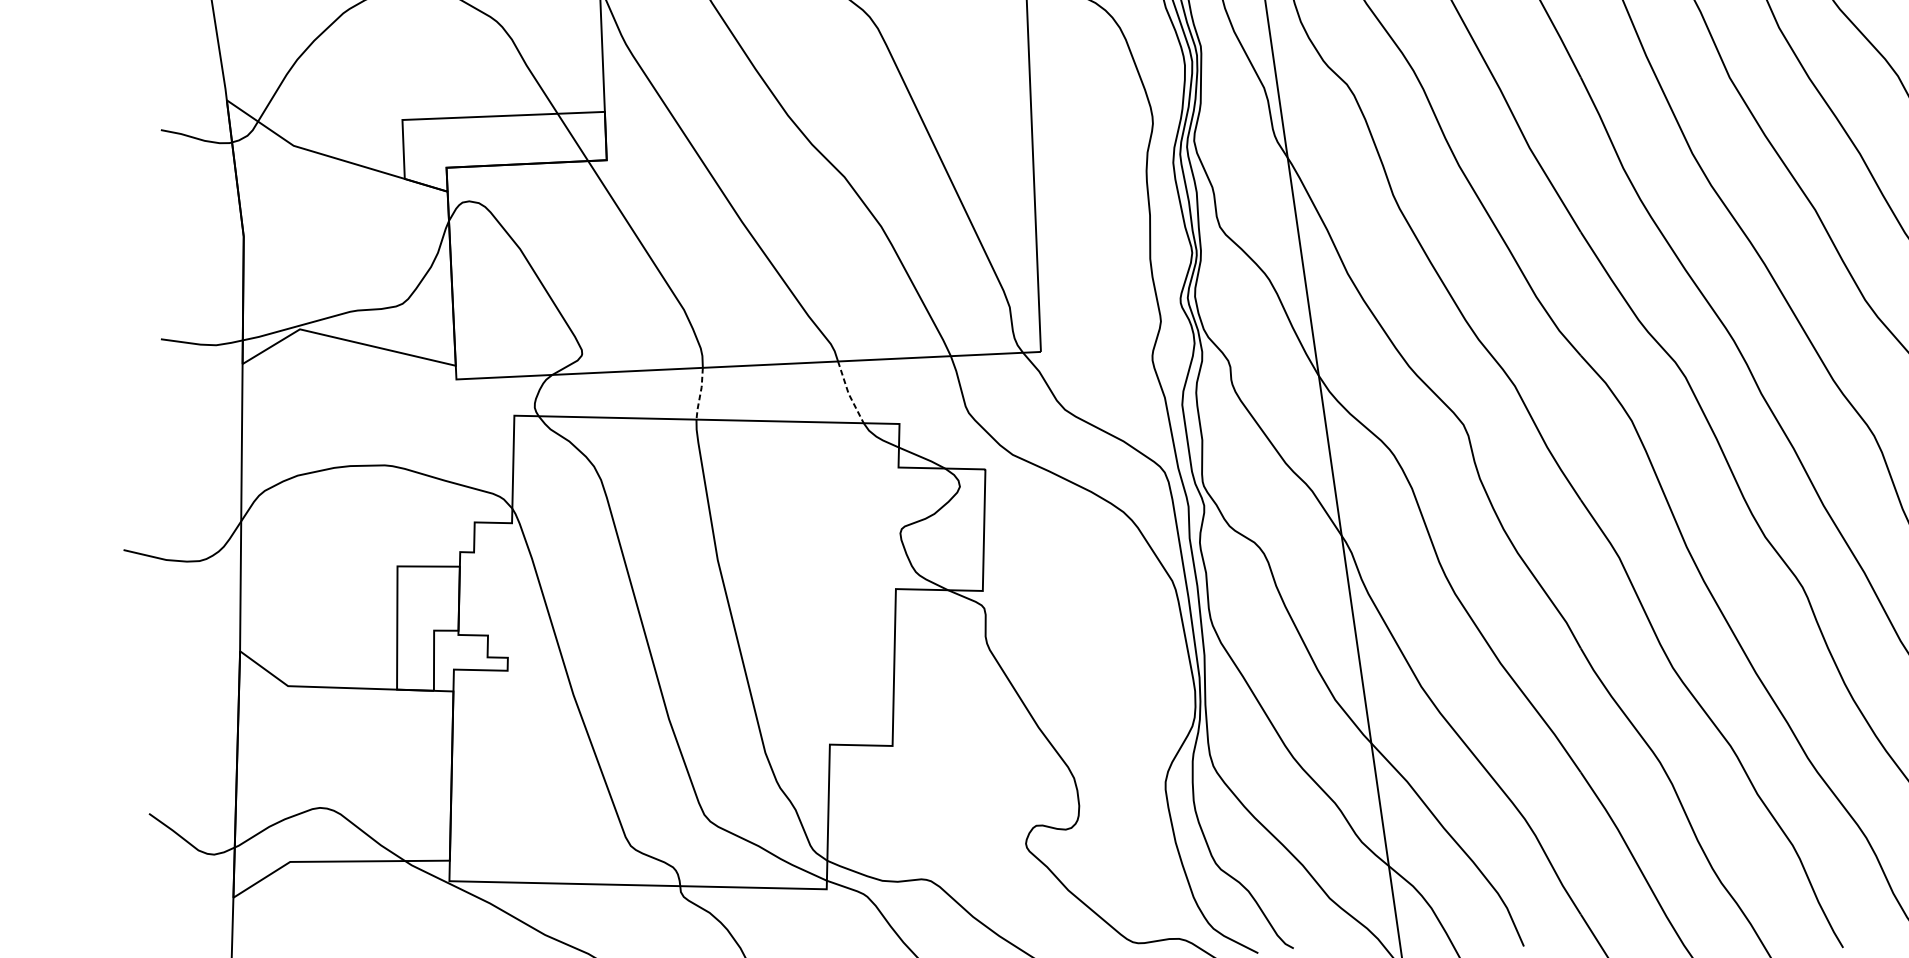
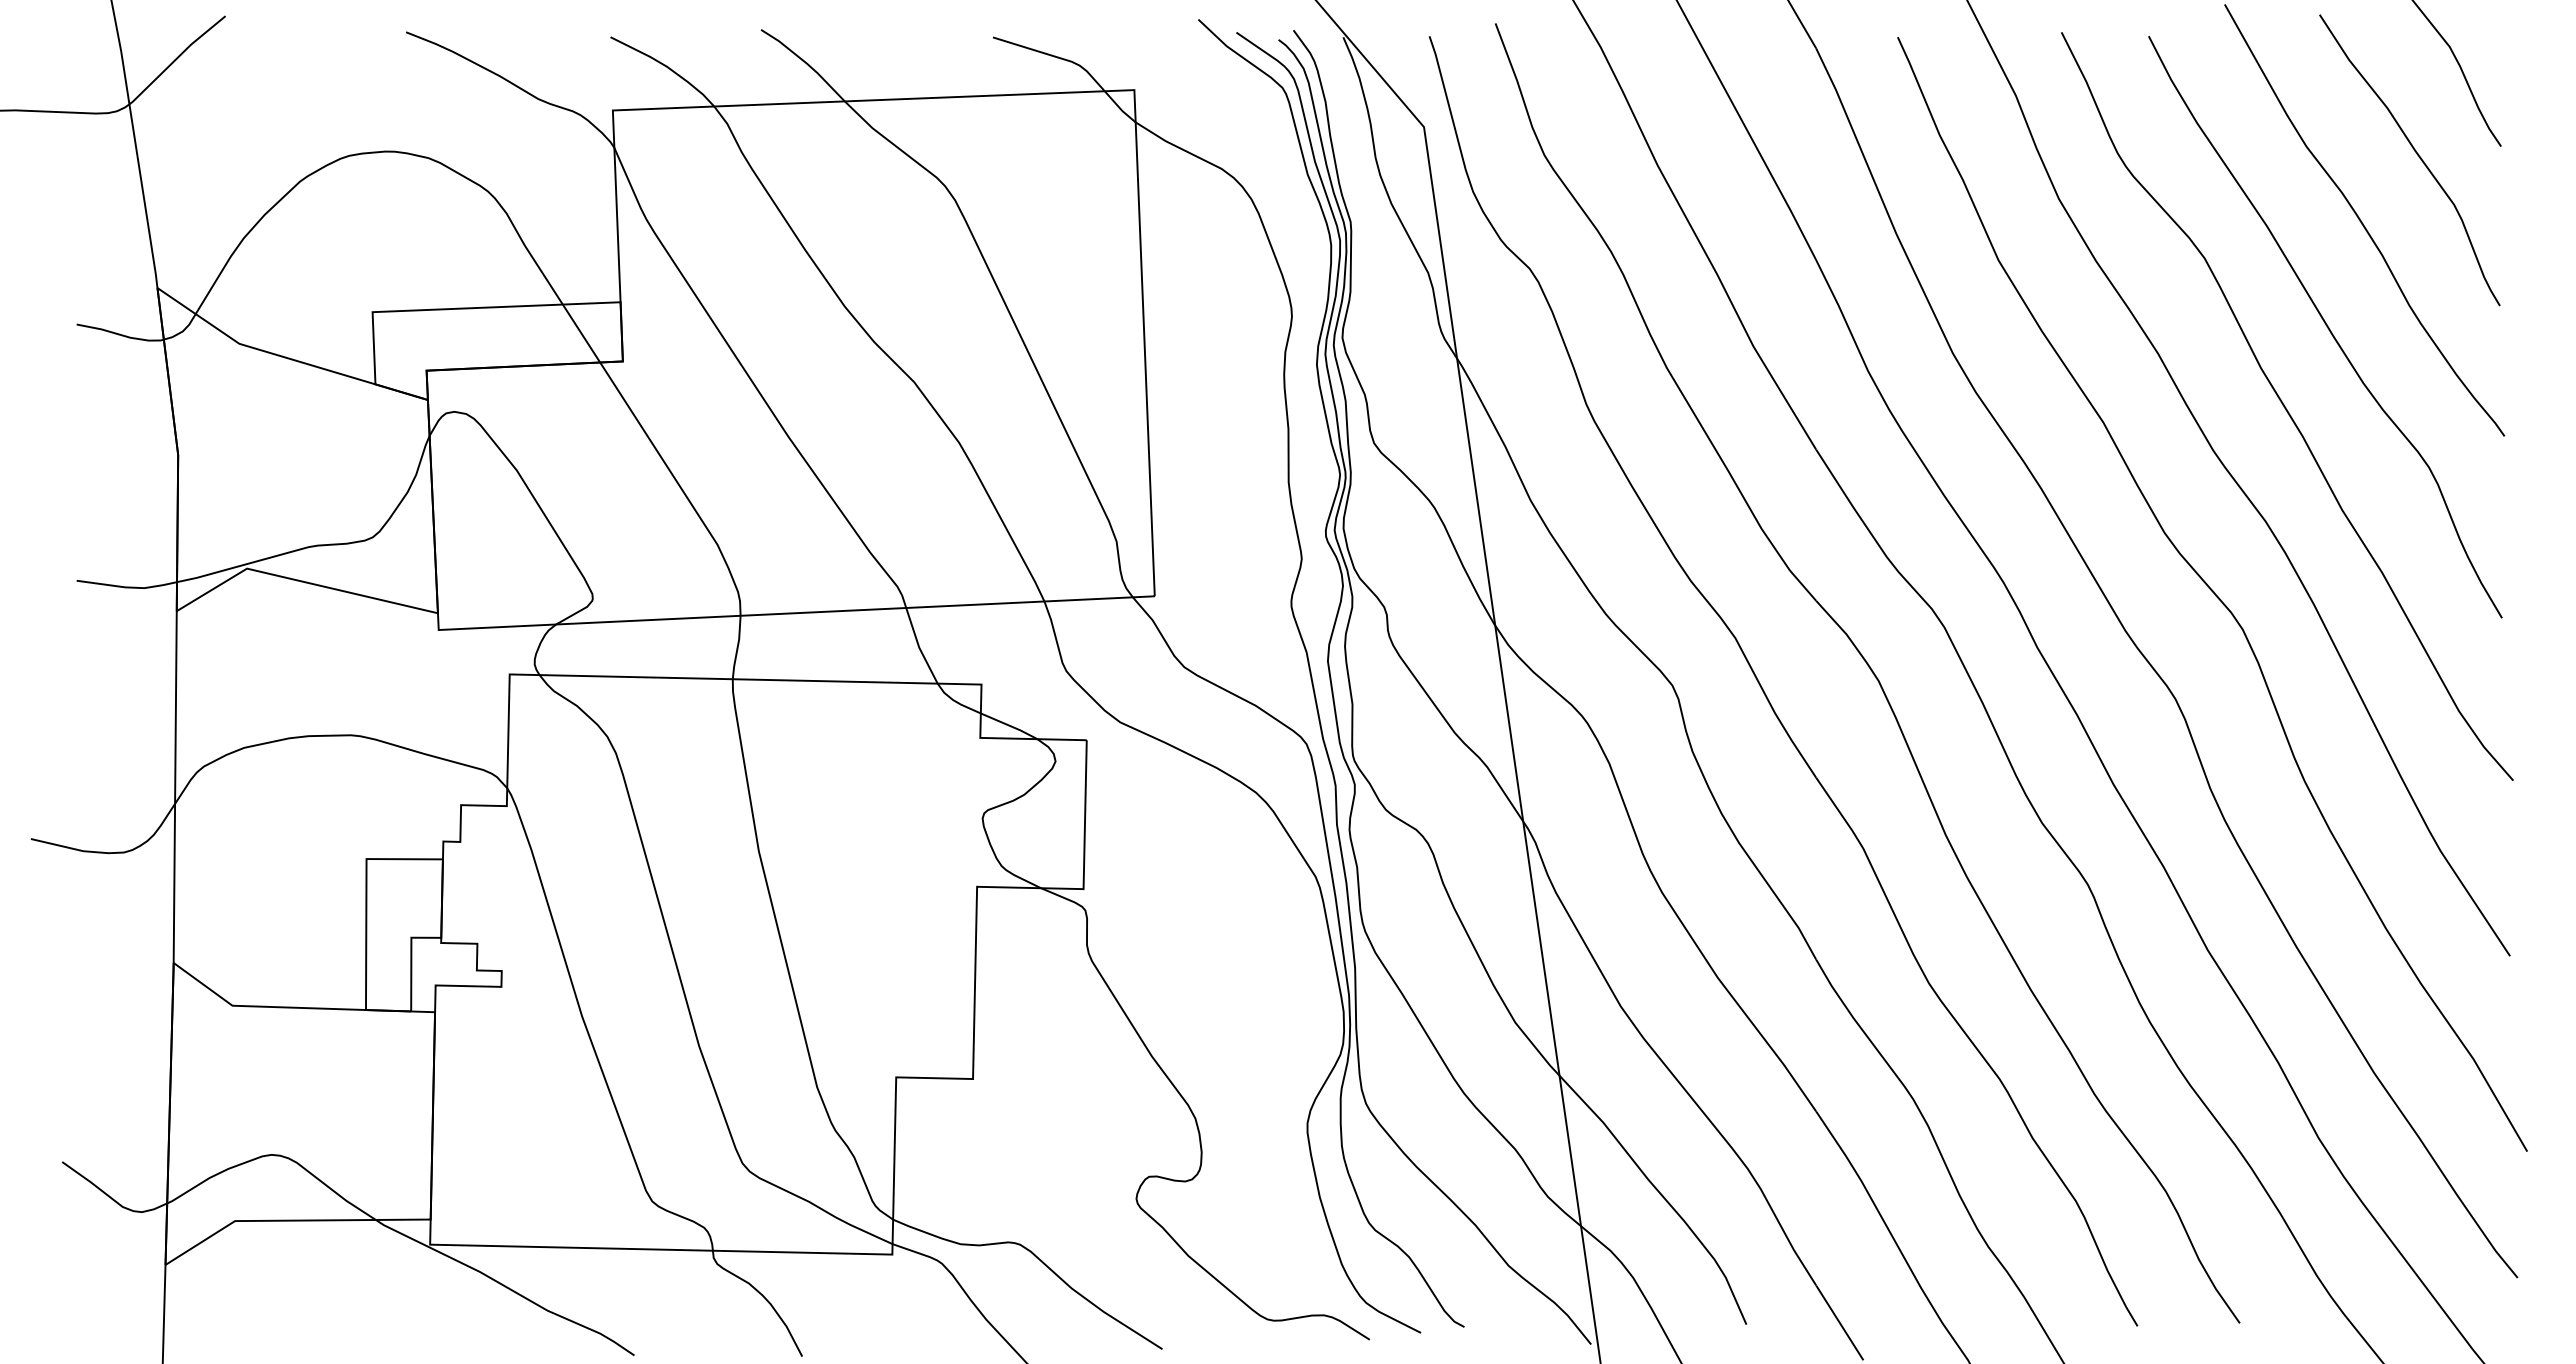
line: (848, 393) -> (919, 647), dashed -> solid
line: (700, 394) -> (737, 648), dashed -> solid

